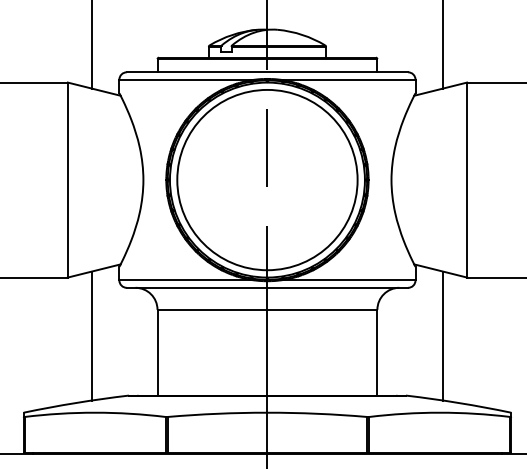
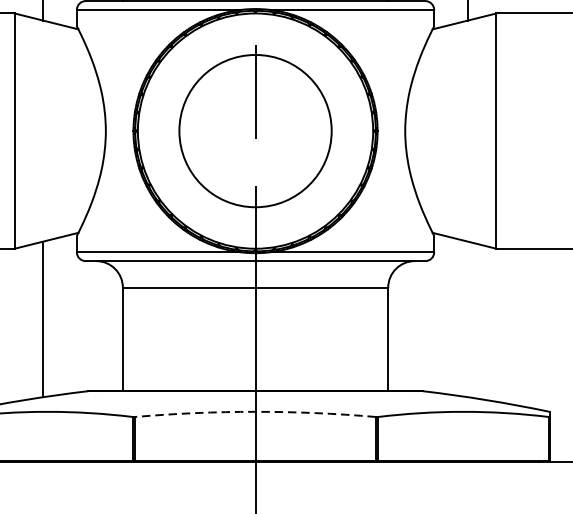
circle: (267, 179) -> (255, 130), size x0.7
line: (443, 335) -> (467, 318), removed
arc: (267, 412) -> (255, 411), solid -> dashed

